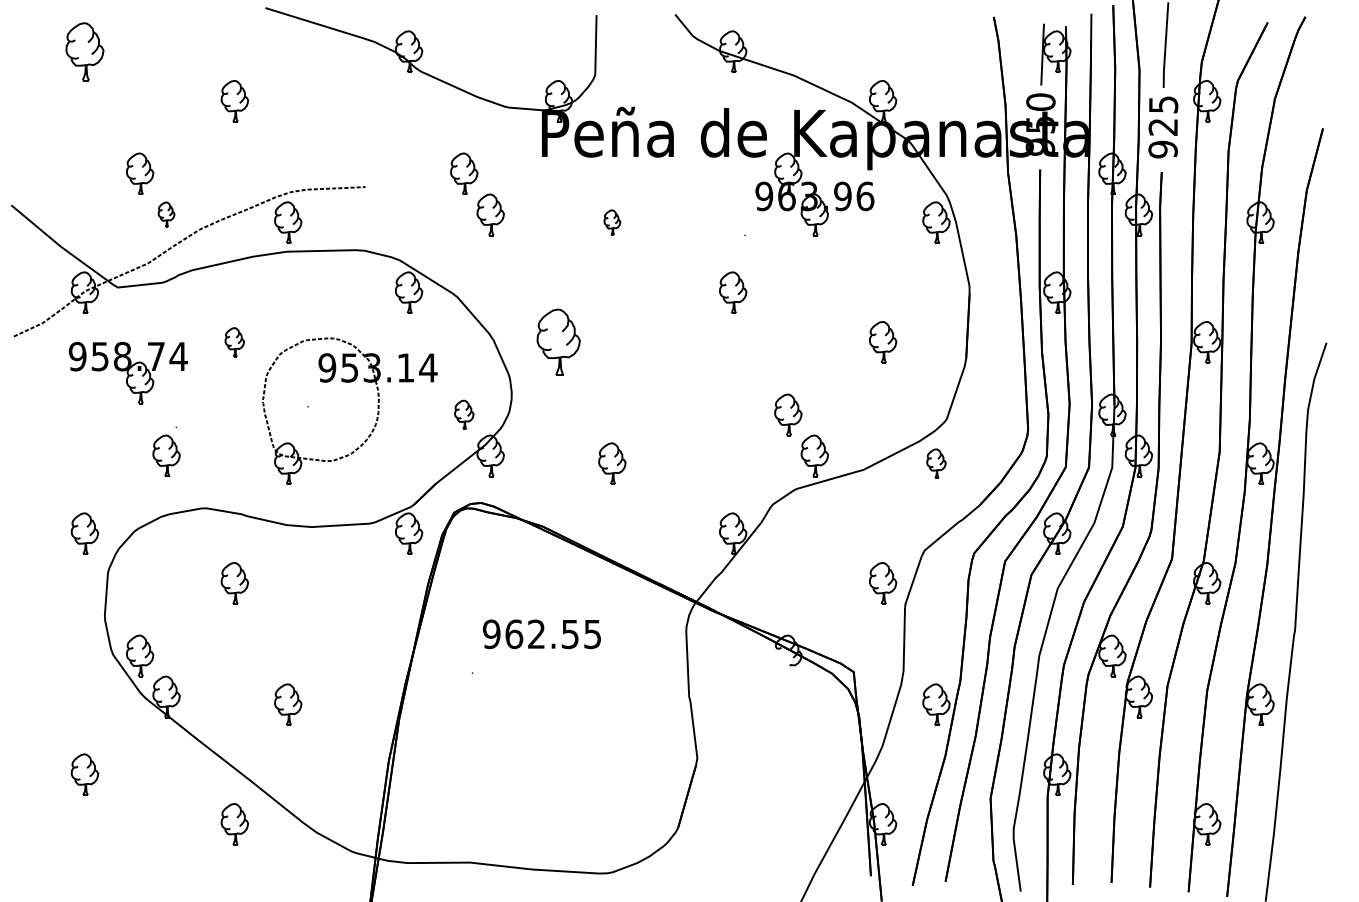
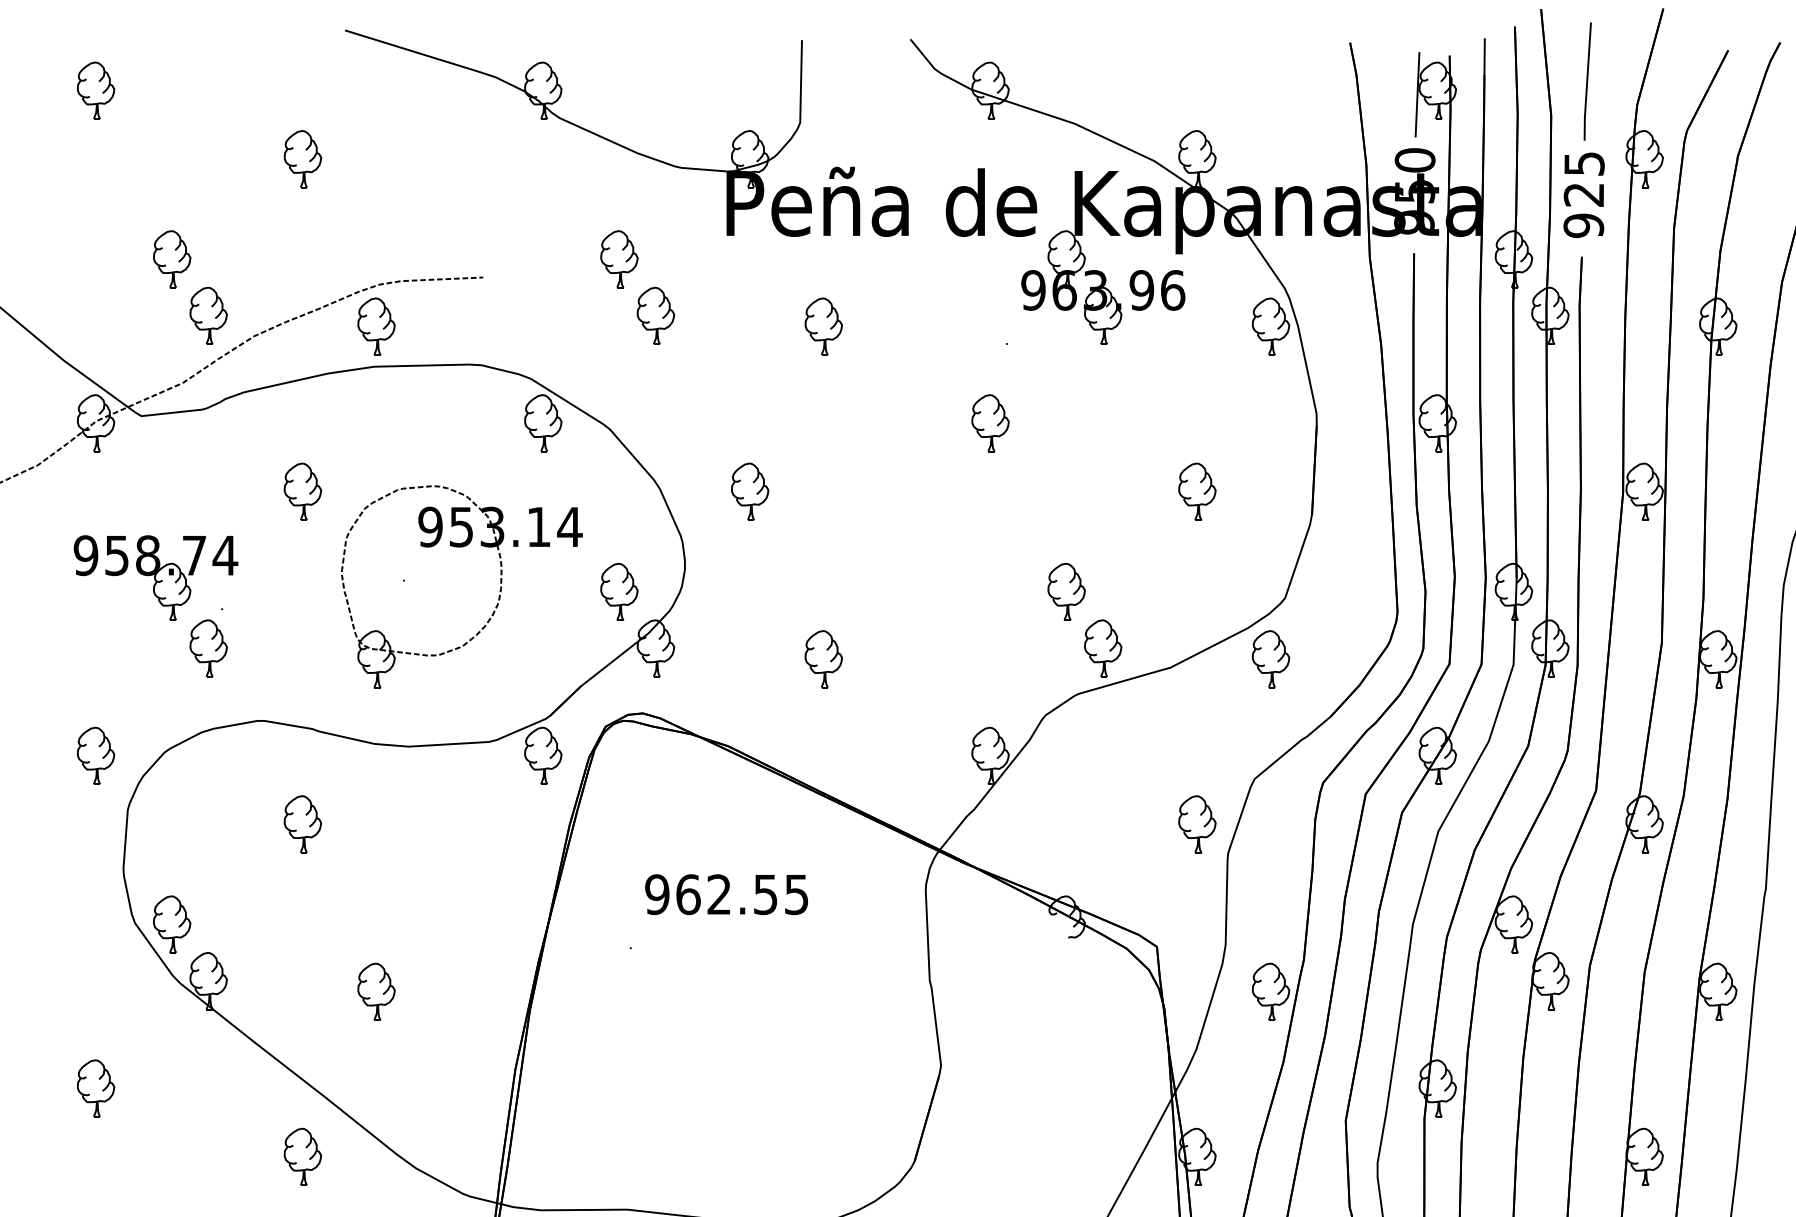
part: (84, 51) -> (95, 90), size x0.71
part: (166, 214) -> (208, 315), size x1.67
part: (612, 222) -> (823, 326), size x1.67
part: (234, 342) -> (302, 491), size x1.43
part: (559, 342) -> (750, 491), size x0.62
part: (127, 372) -> (154, 577), moved
part: (464, 414) -> (619, 591), size x1.43
part: (936, 463) -> (1271, 658), size x1.43

